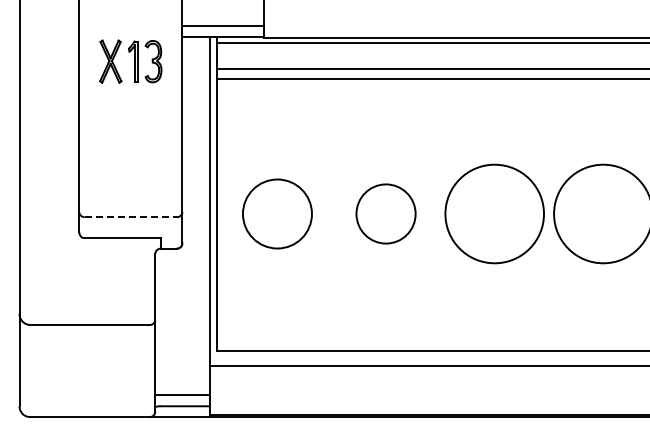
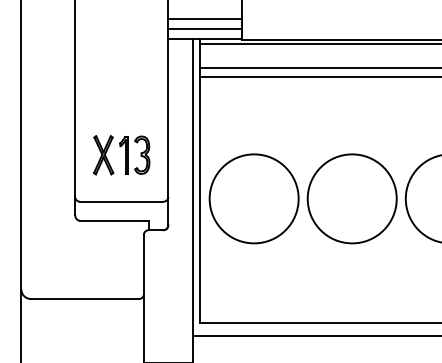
line: (222, 15) -> (204, 19), added
part: (130, 61) -> (121, 155), moved
circle: (277, 213) -> (254, 198), size x1.43
circle: (385, 213) -> (351, 198), size x1.67
line: (131, 217) -> (122, 202), dashed -> solid

